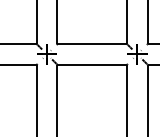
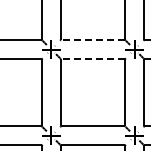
line: (91, 44) -> (92, 40), solid -> dashed
line: (91, 65) -> (92, 59), solid -> dashed

